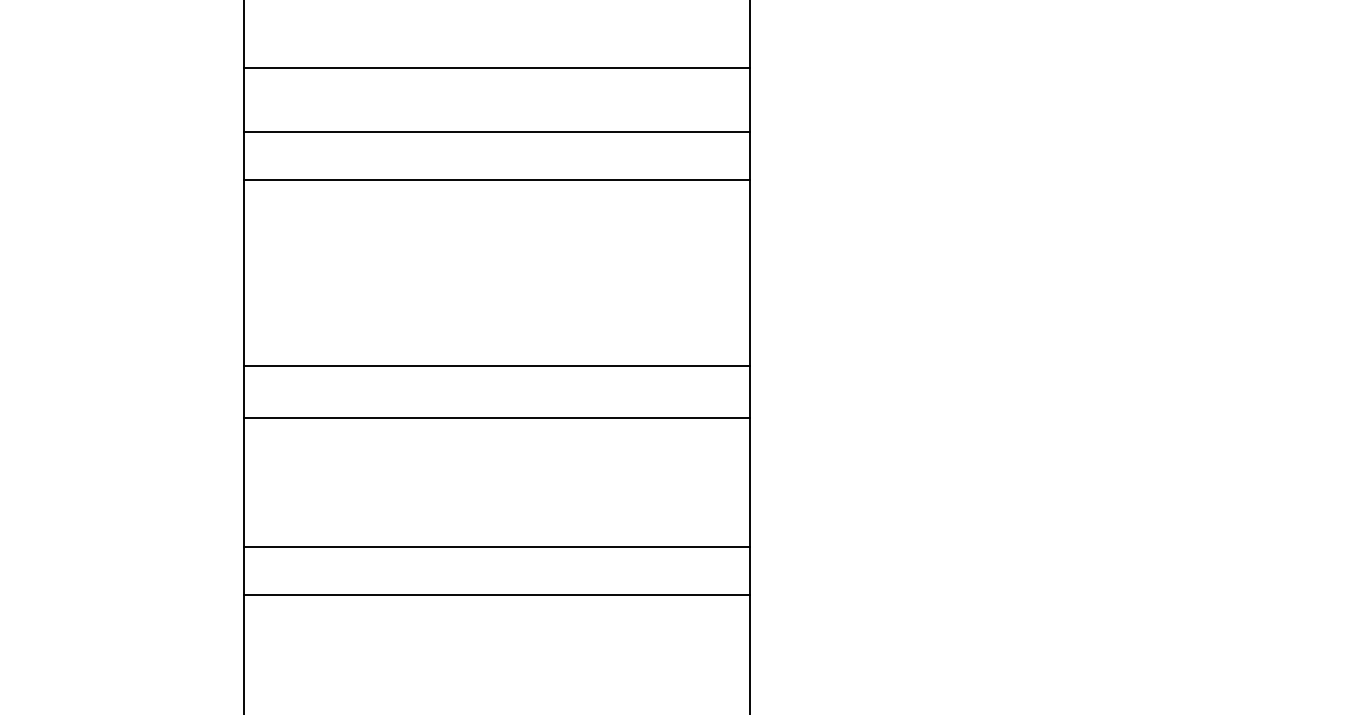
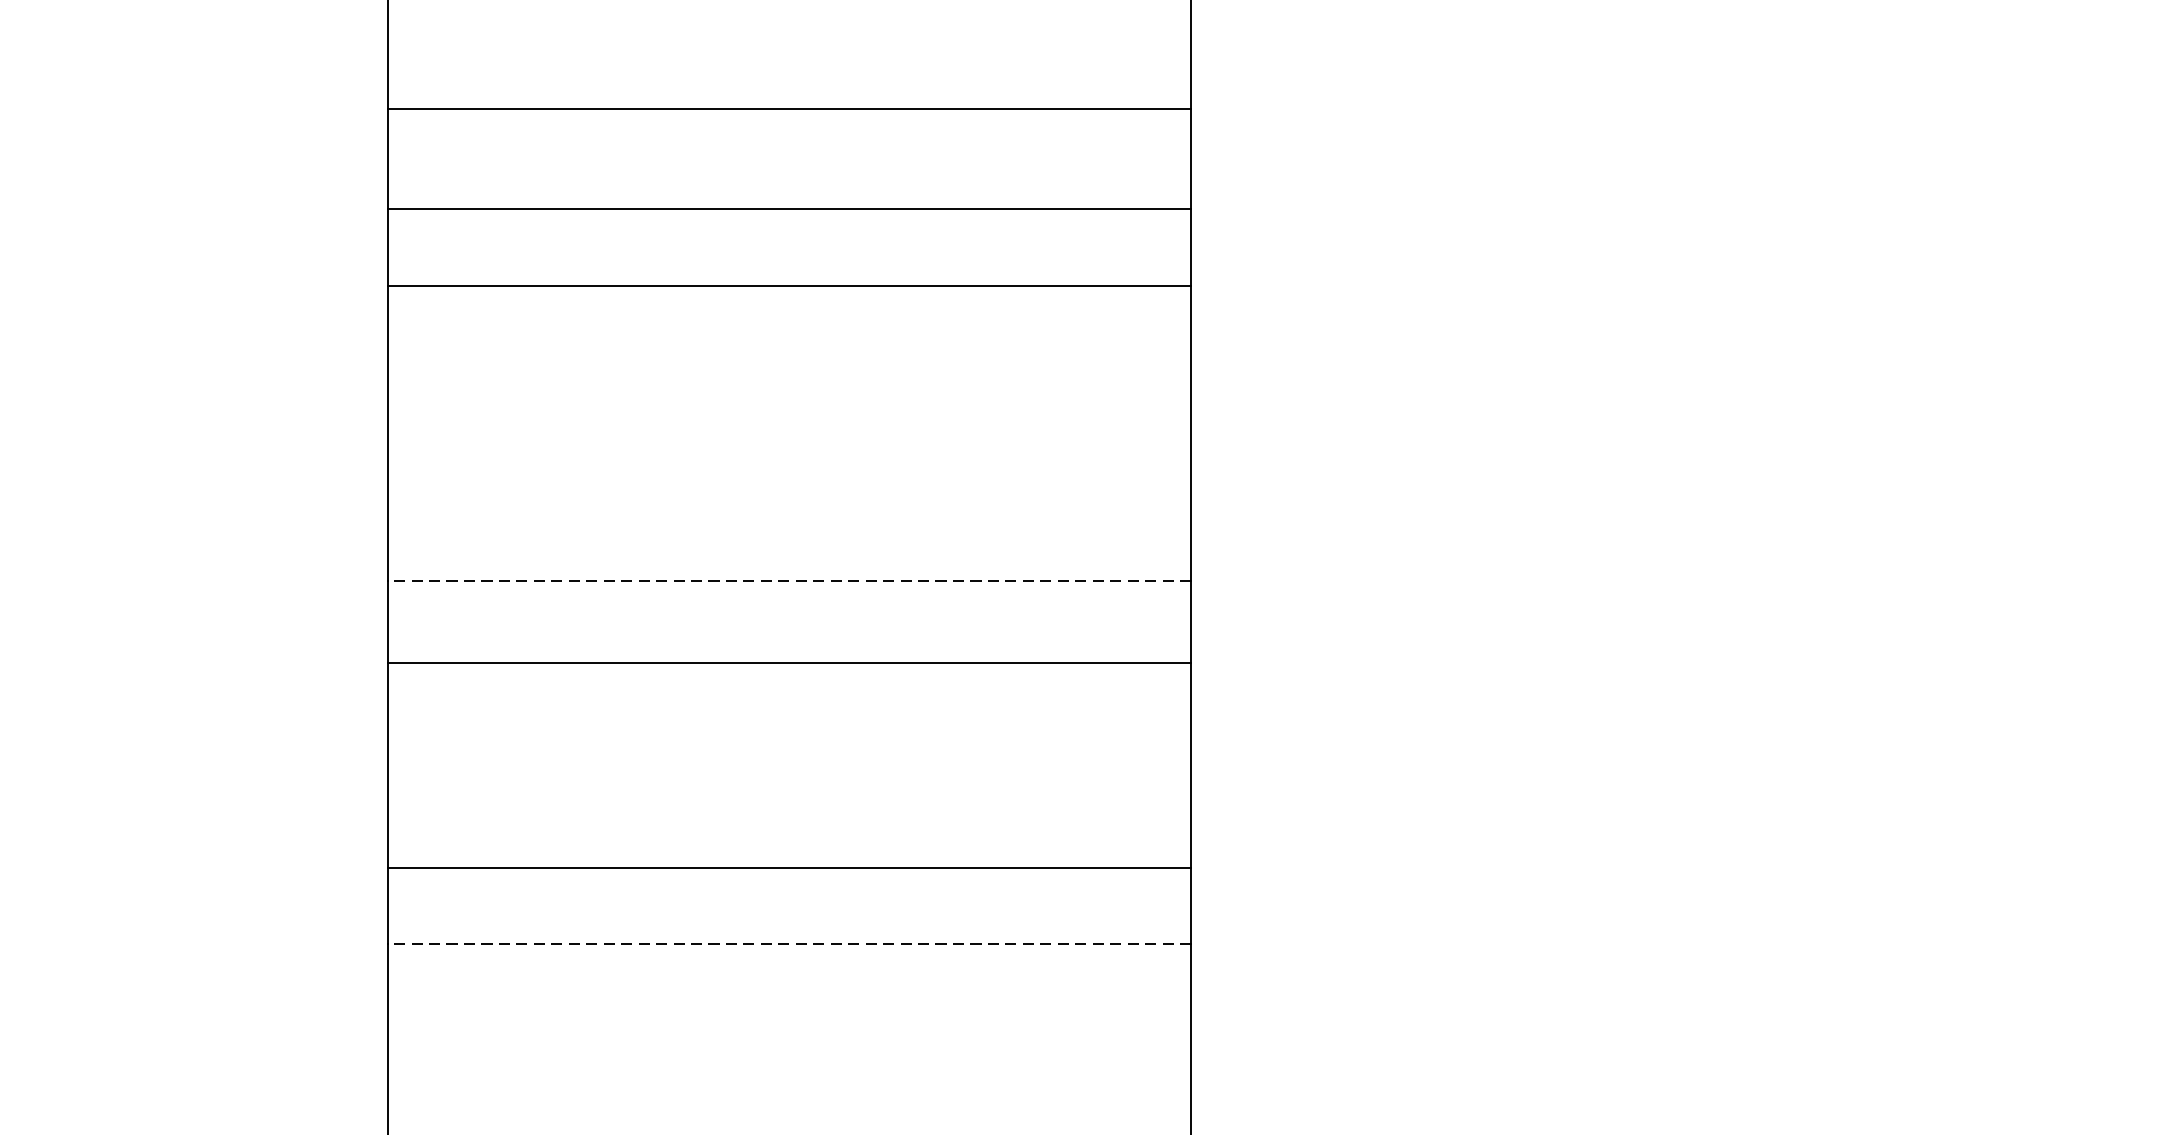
line: (497, 366) -> (789, 581), solid -> dashed
line: (497, 594) -> (789, 943), solid -> dashed

